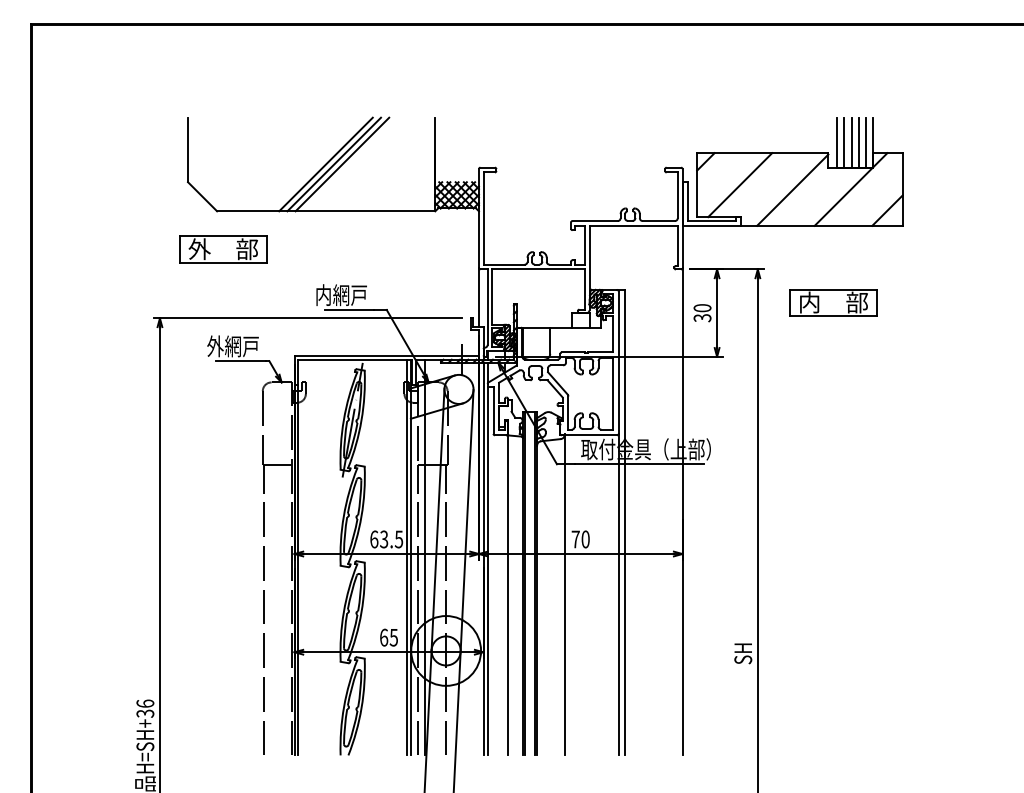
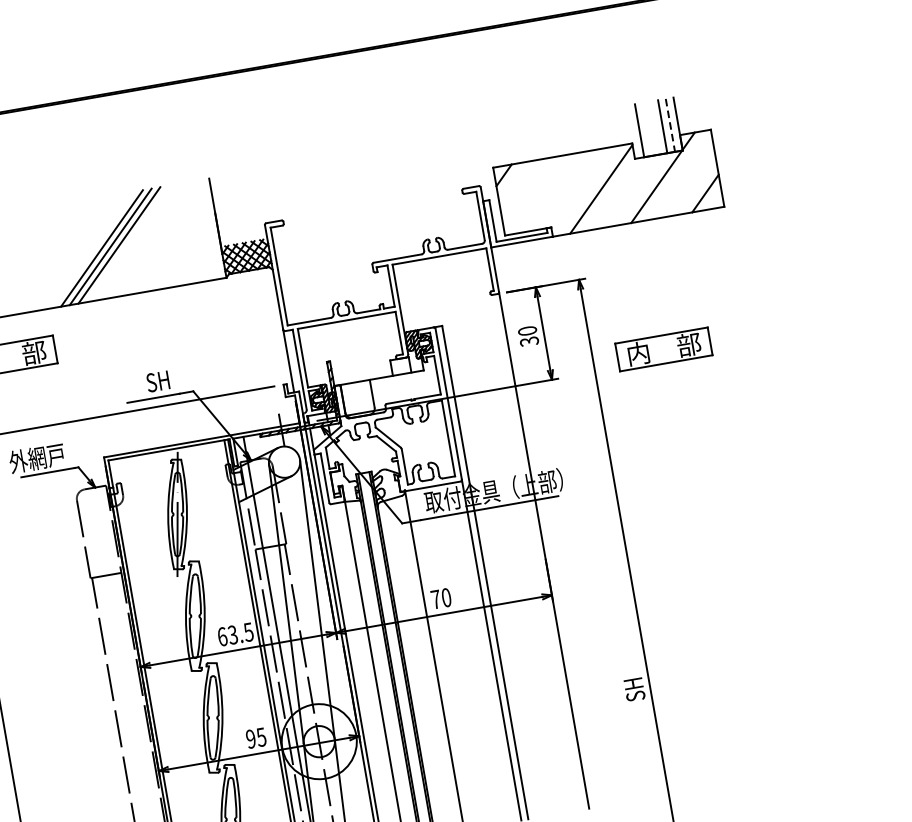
line: (844, 142) -> (647, 129), removed
line: (851, 142) -> (654, 127), removed
line: (866, 142) -> (670, 125), solid -> dashed
line: (740, 185) -> (545, 194), removed
text: (341, 295) -> (142, 384), 内網戸 -> SH
part: (833, 302) -> (663, 349), moved
text: (384, 637) -> (251, 738), 65 -> 95

